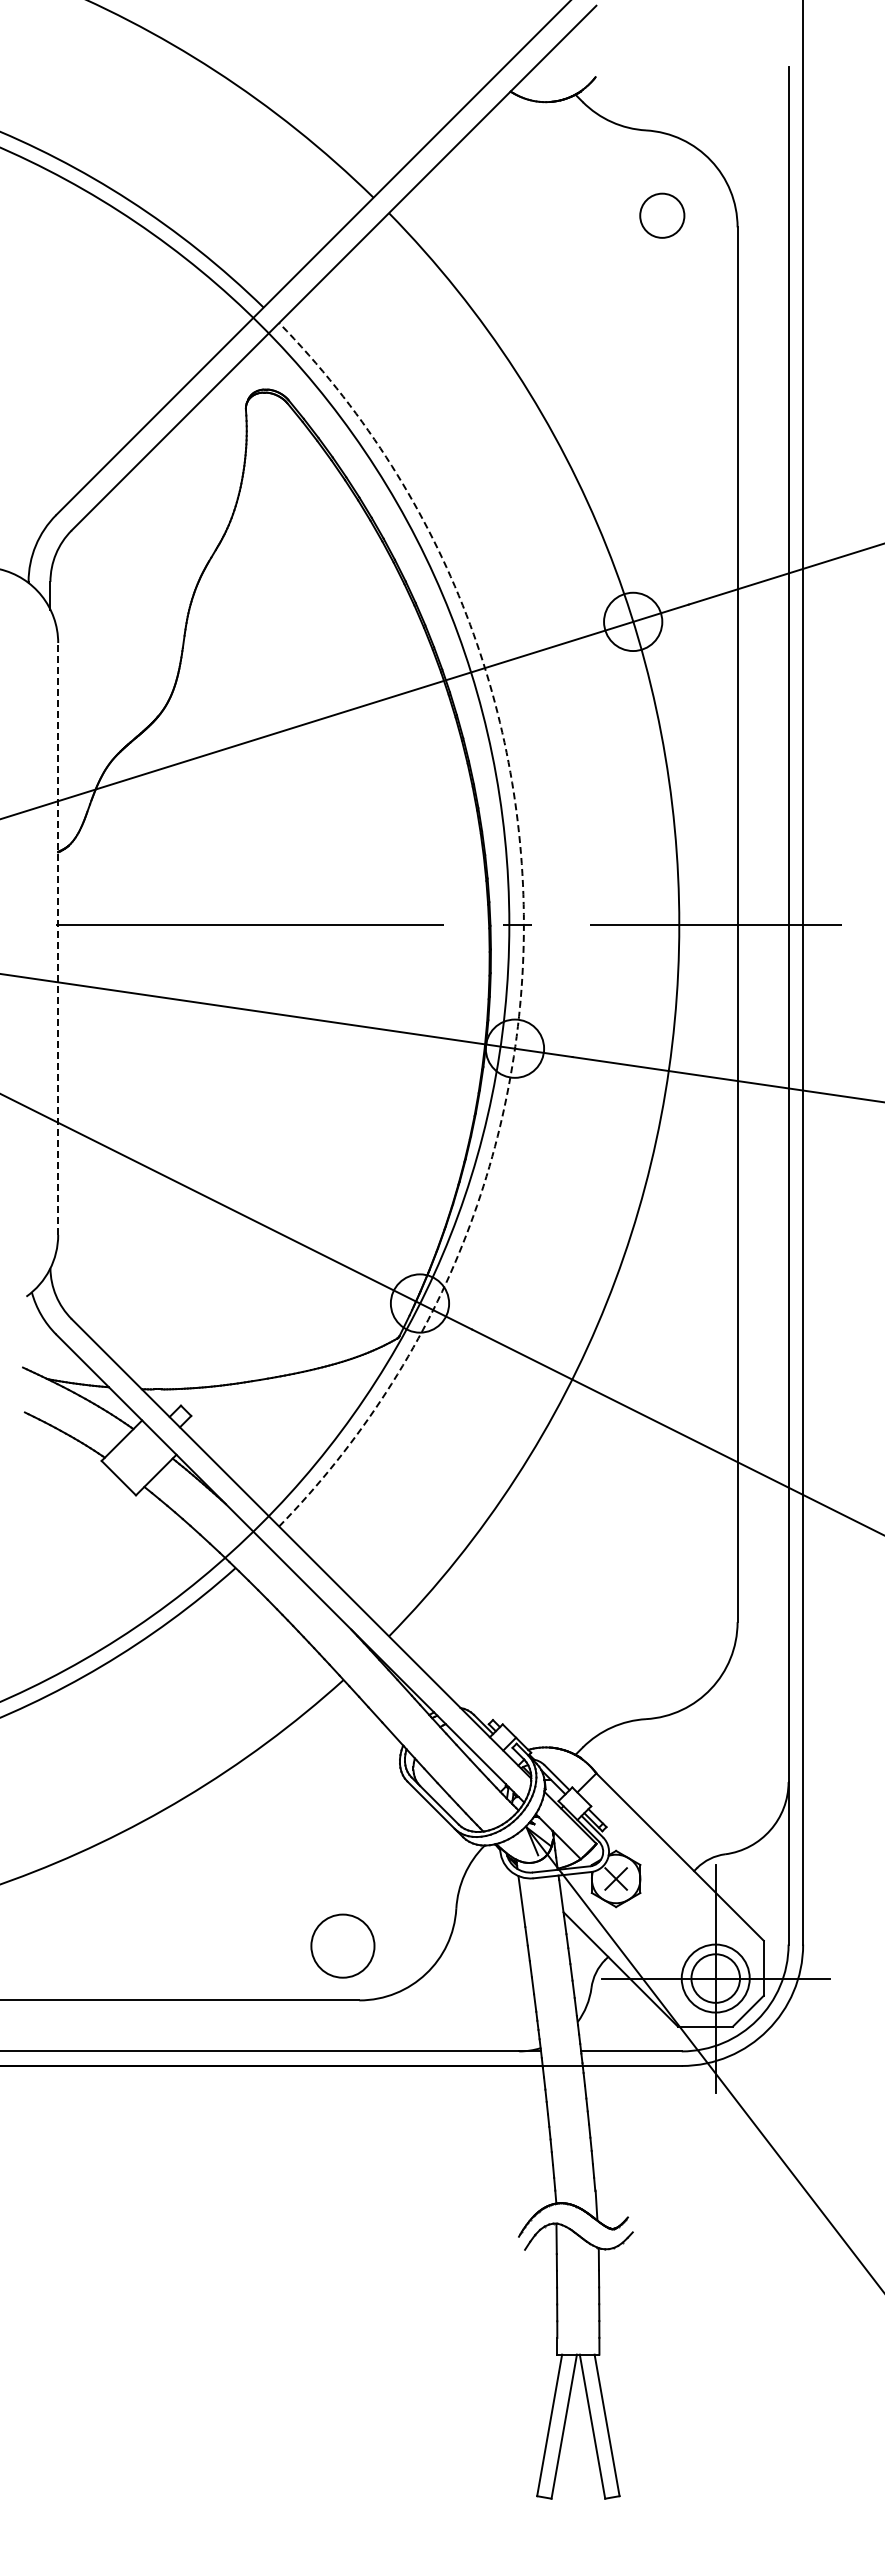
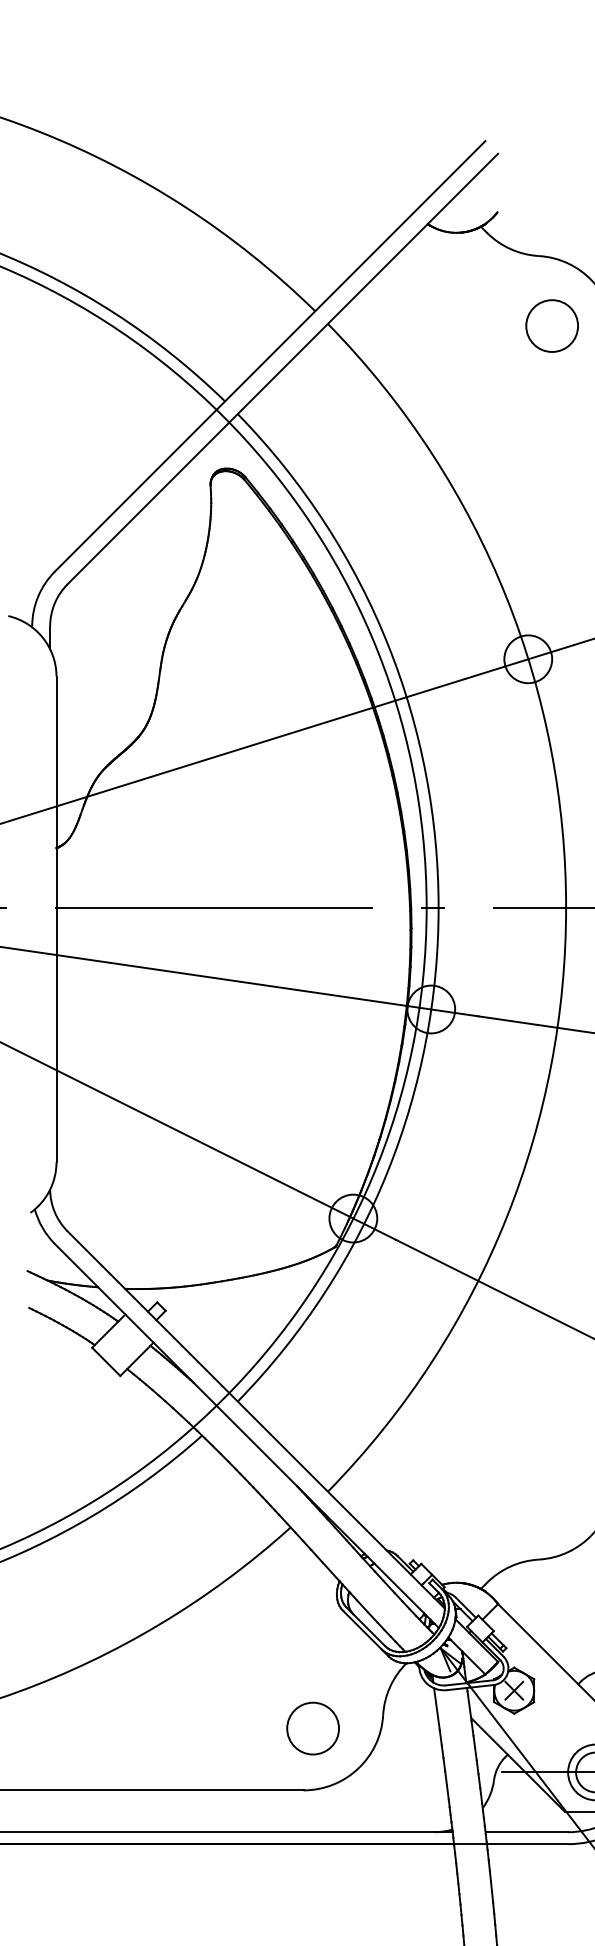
circle: (661, 215) -> (551, 325), size x1.43
arc: (523, 924) -> (438, 907), dashed -> solid
line: (58, 938) -> (56, 919), dashed -> solid
circle: (342, 1945) -> (312, 1728), moved

